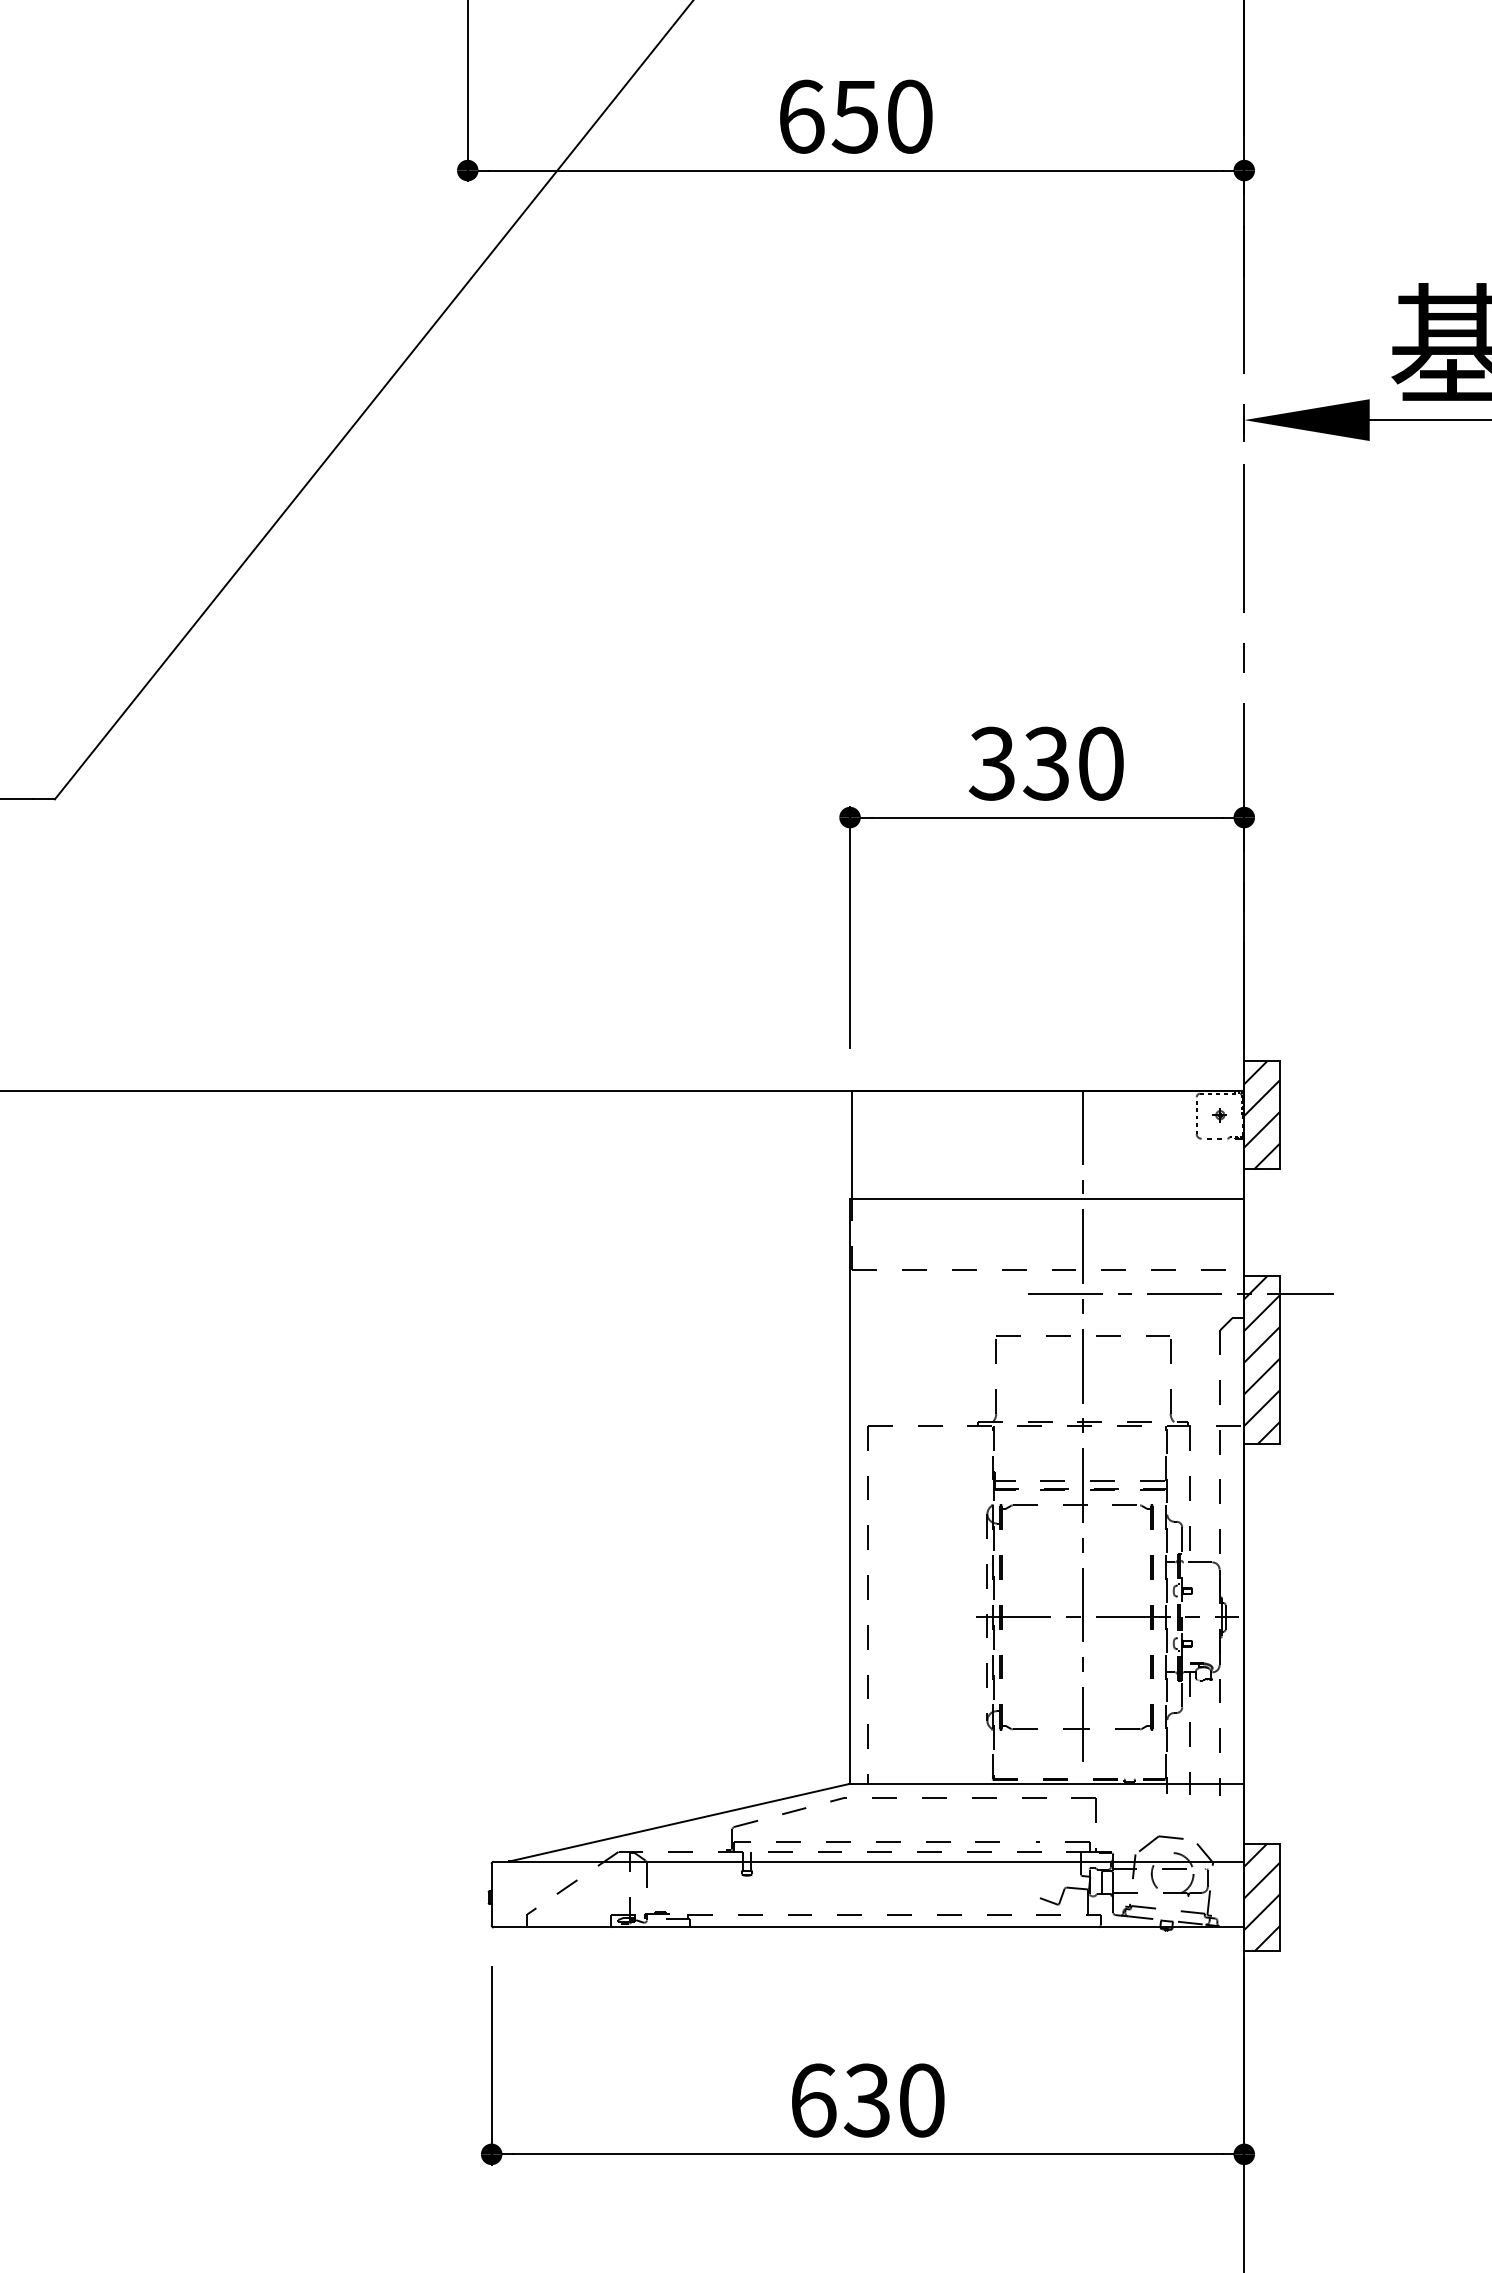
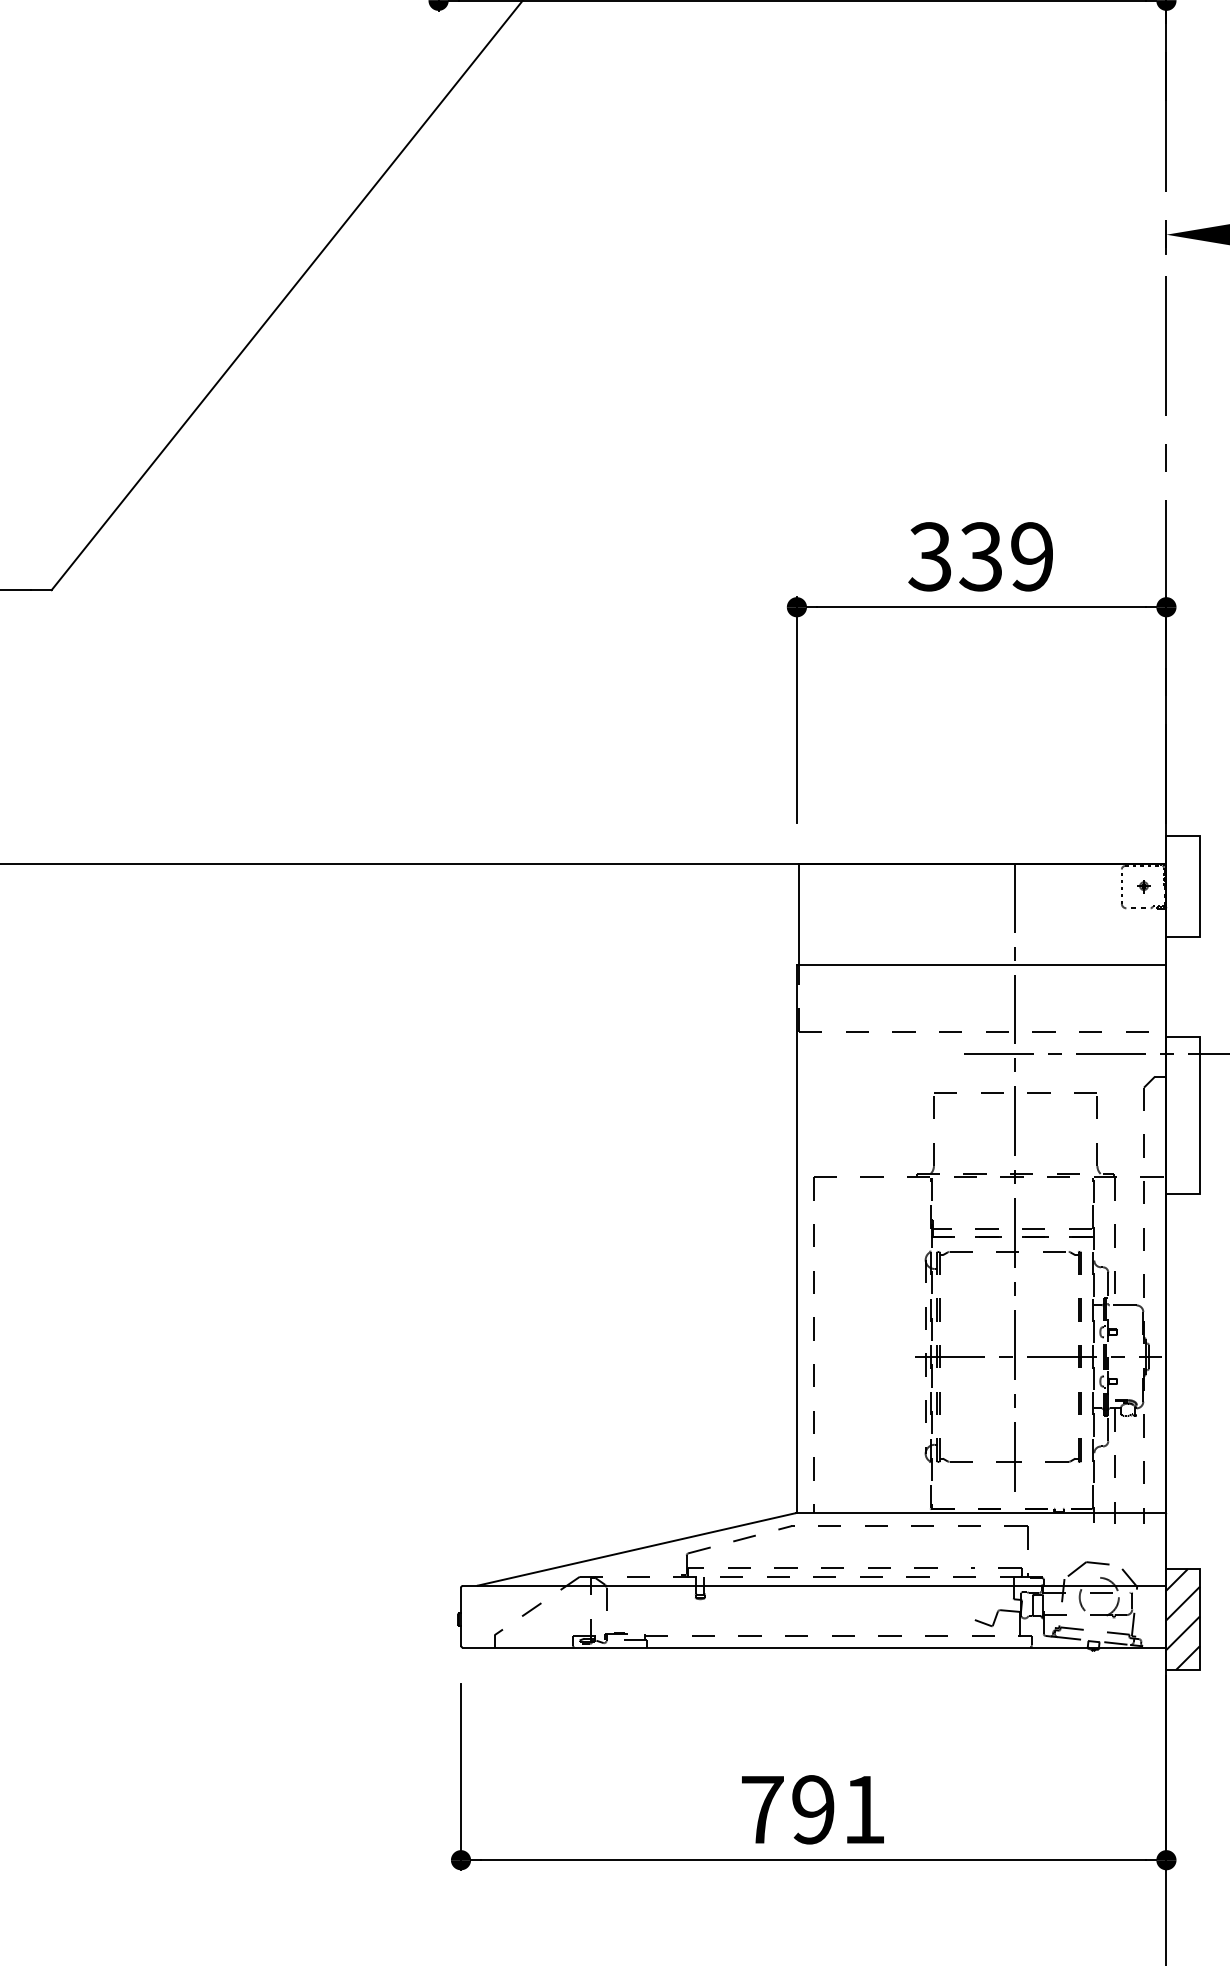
text: (1100, 763) -> (1031, 556), 330 -> 339
hatch: (1262, 1114) -> (1183, 885), removed
hatch: (1262, 1359) -> (1183, 1115), removed
text: (867, 2100) -> (813, 1809), 630 -> 791

